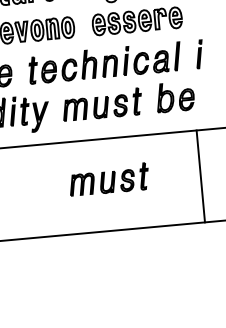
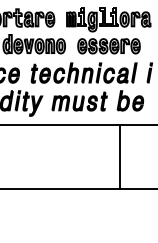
line: (201, 176) -> (120, 157), moved
part: (108, 179) -> (79, 153), removed

